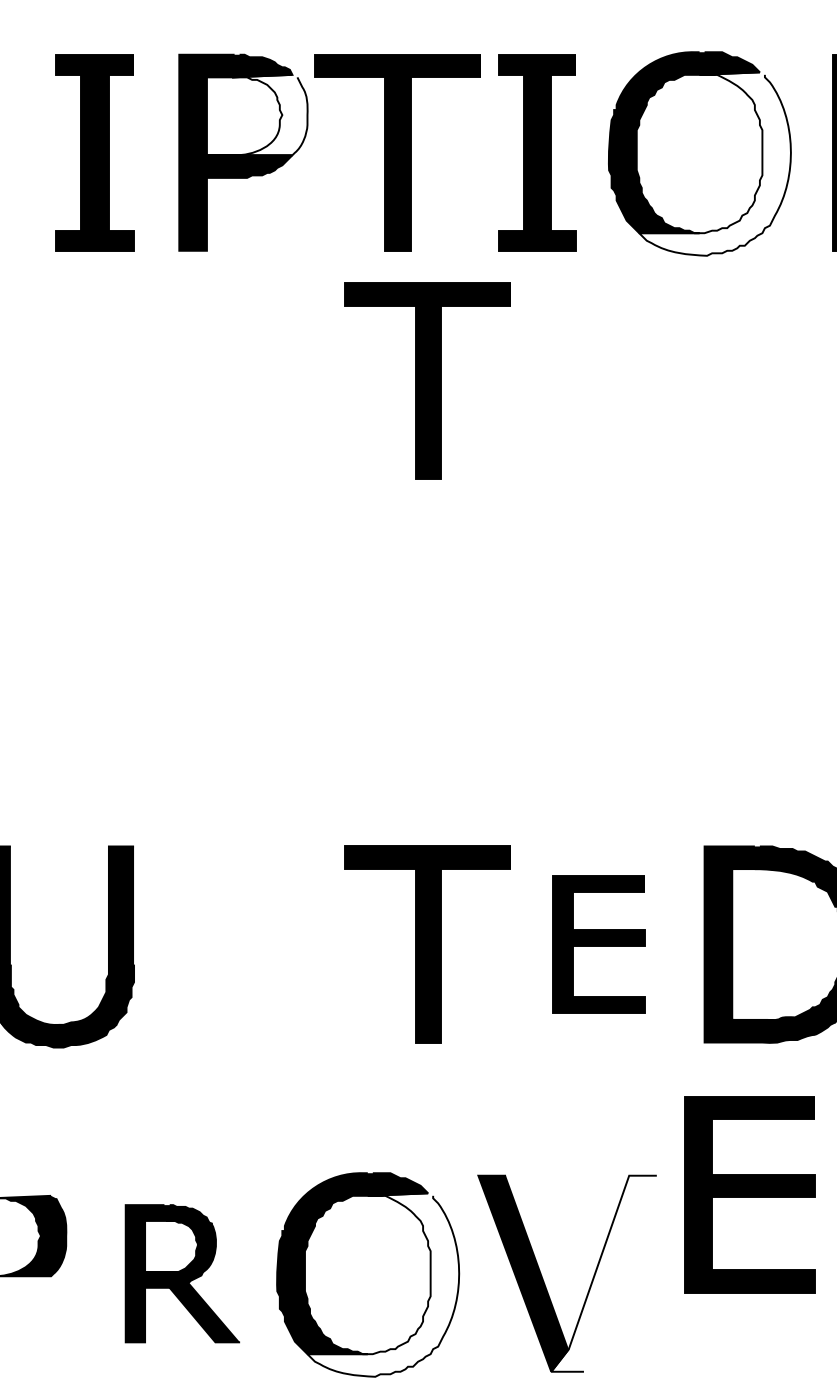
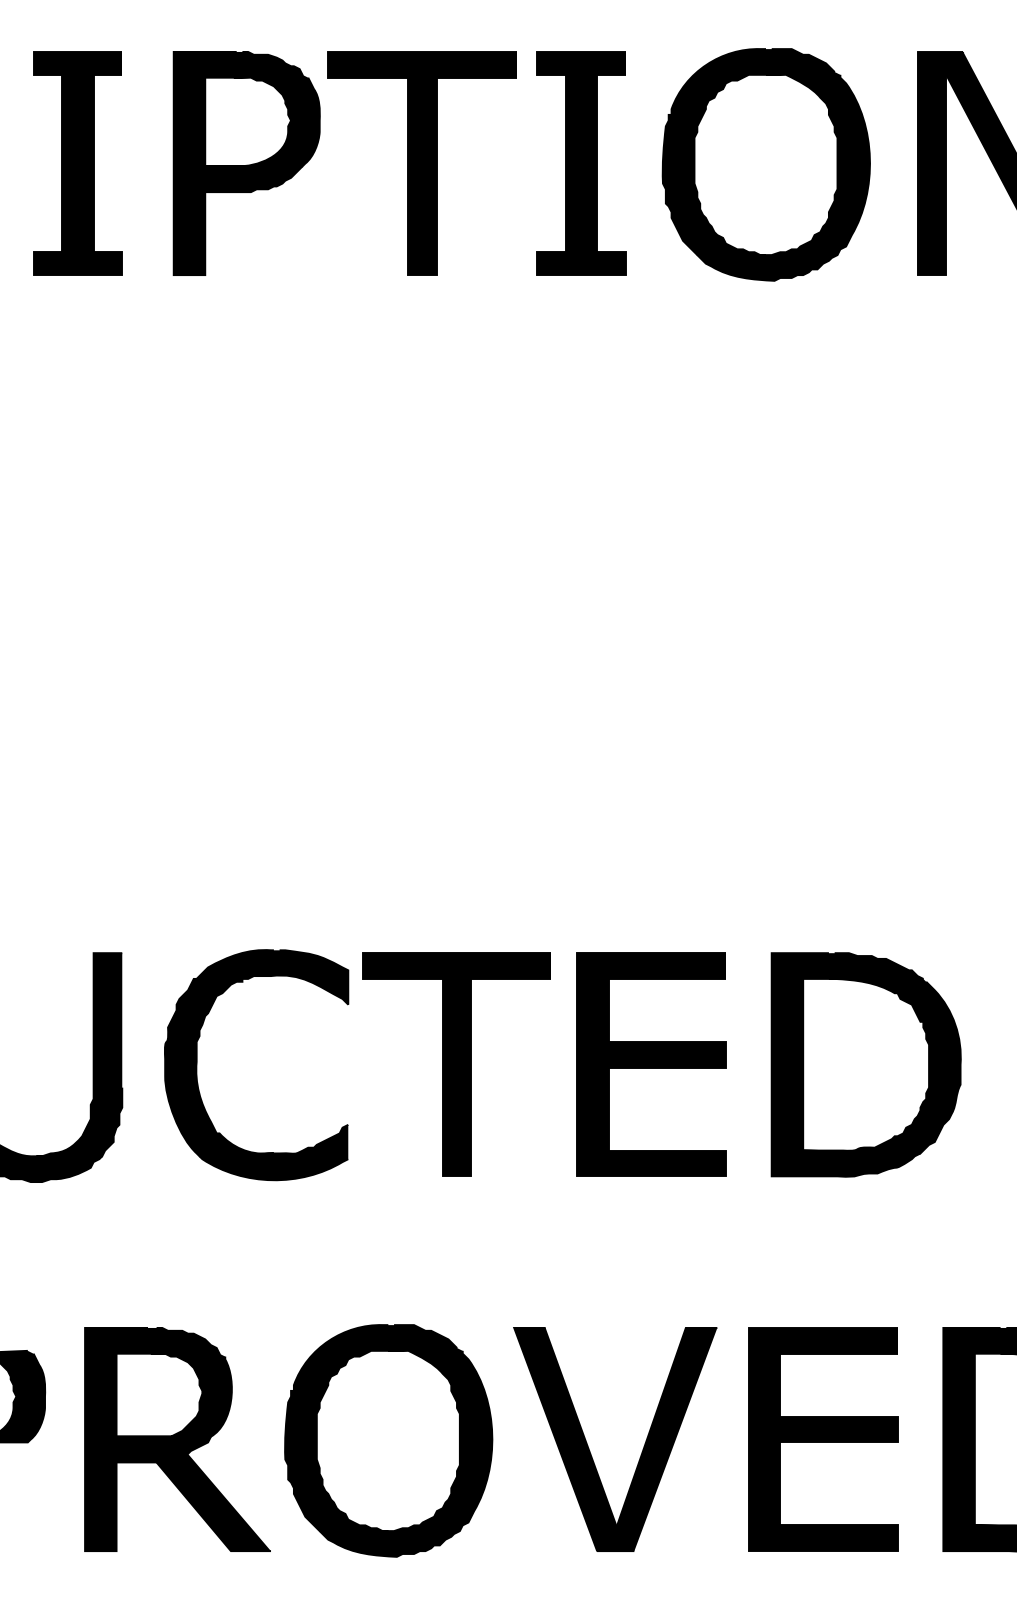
fill: (257, 114) -> (262, 120), added
fill: (714, 163) -> (783, 175), added
part: (427, 381) -> (456, 423), removed
part: (598, 944) -> (651, 1064), size x1.43
part: (200, 945) -> (197, 1065), added
part: (750, 1194) -> (823, 1439), moved
part: (182, 1273) -> (177, 1439), size x1.43
fill: (604, 1273) -> (657, 1439), added
fill: (382, 1284) -> (405, 1451), added

